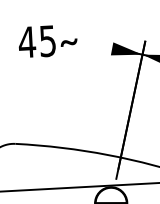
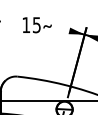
text: (25, 41) -> (25, 24), 45 -> 15

